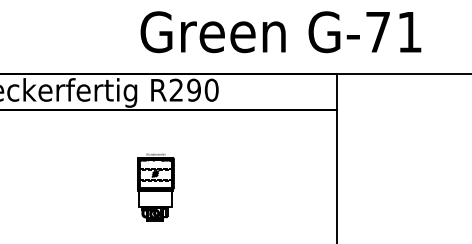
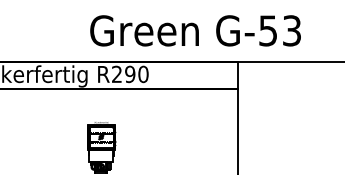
text: (393, 32) -> (279, 31), G-71 -> G-53

